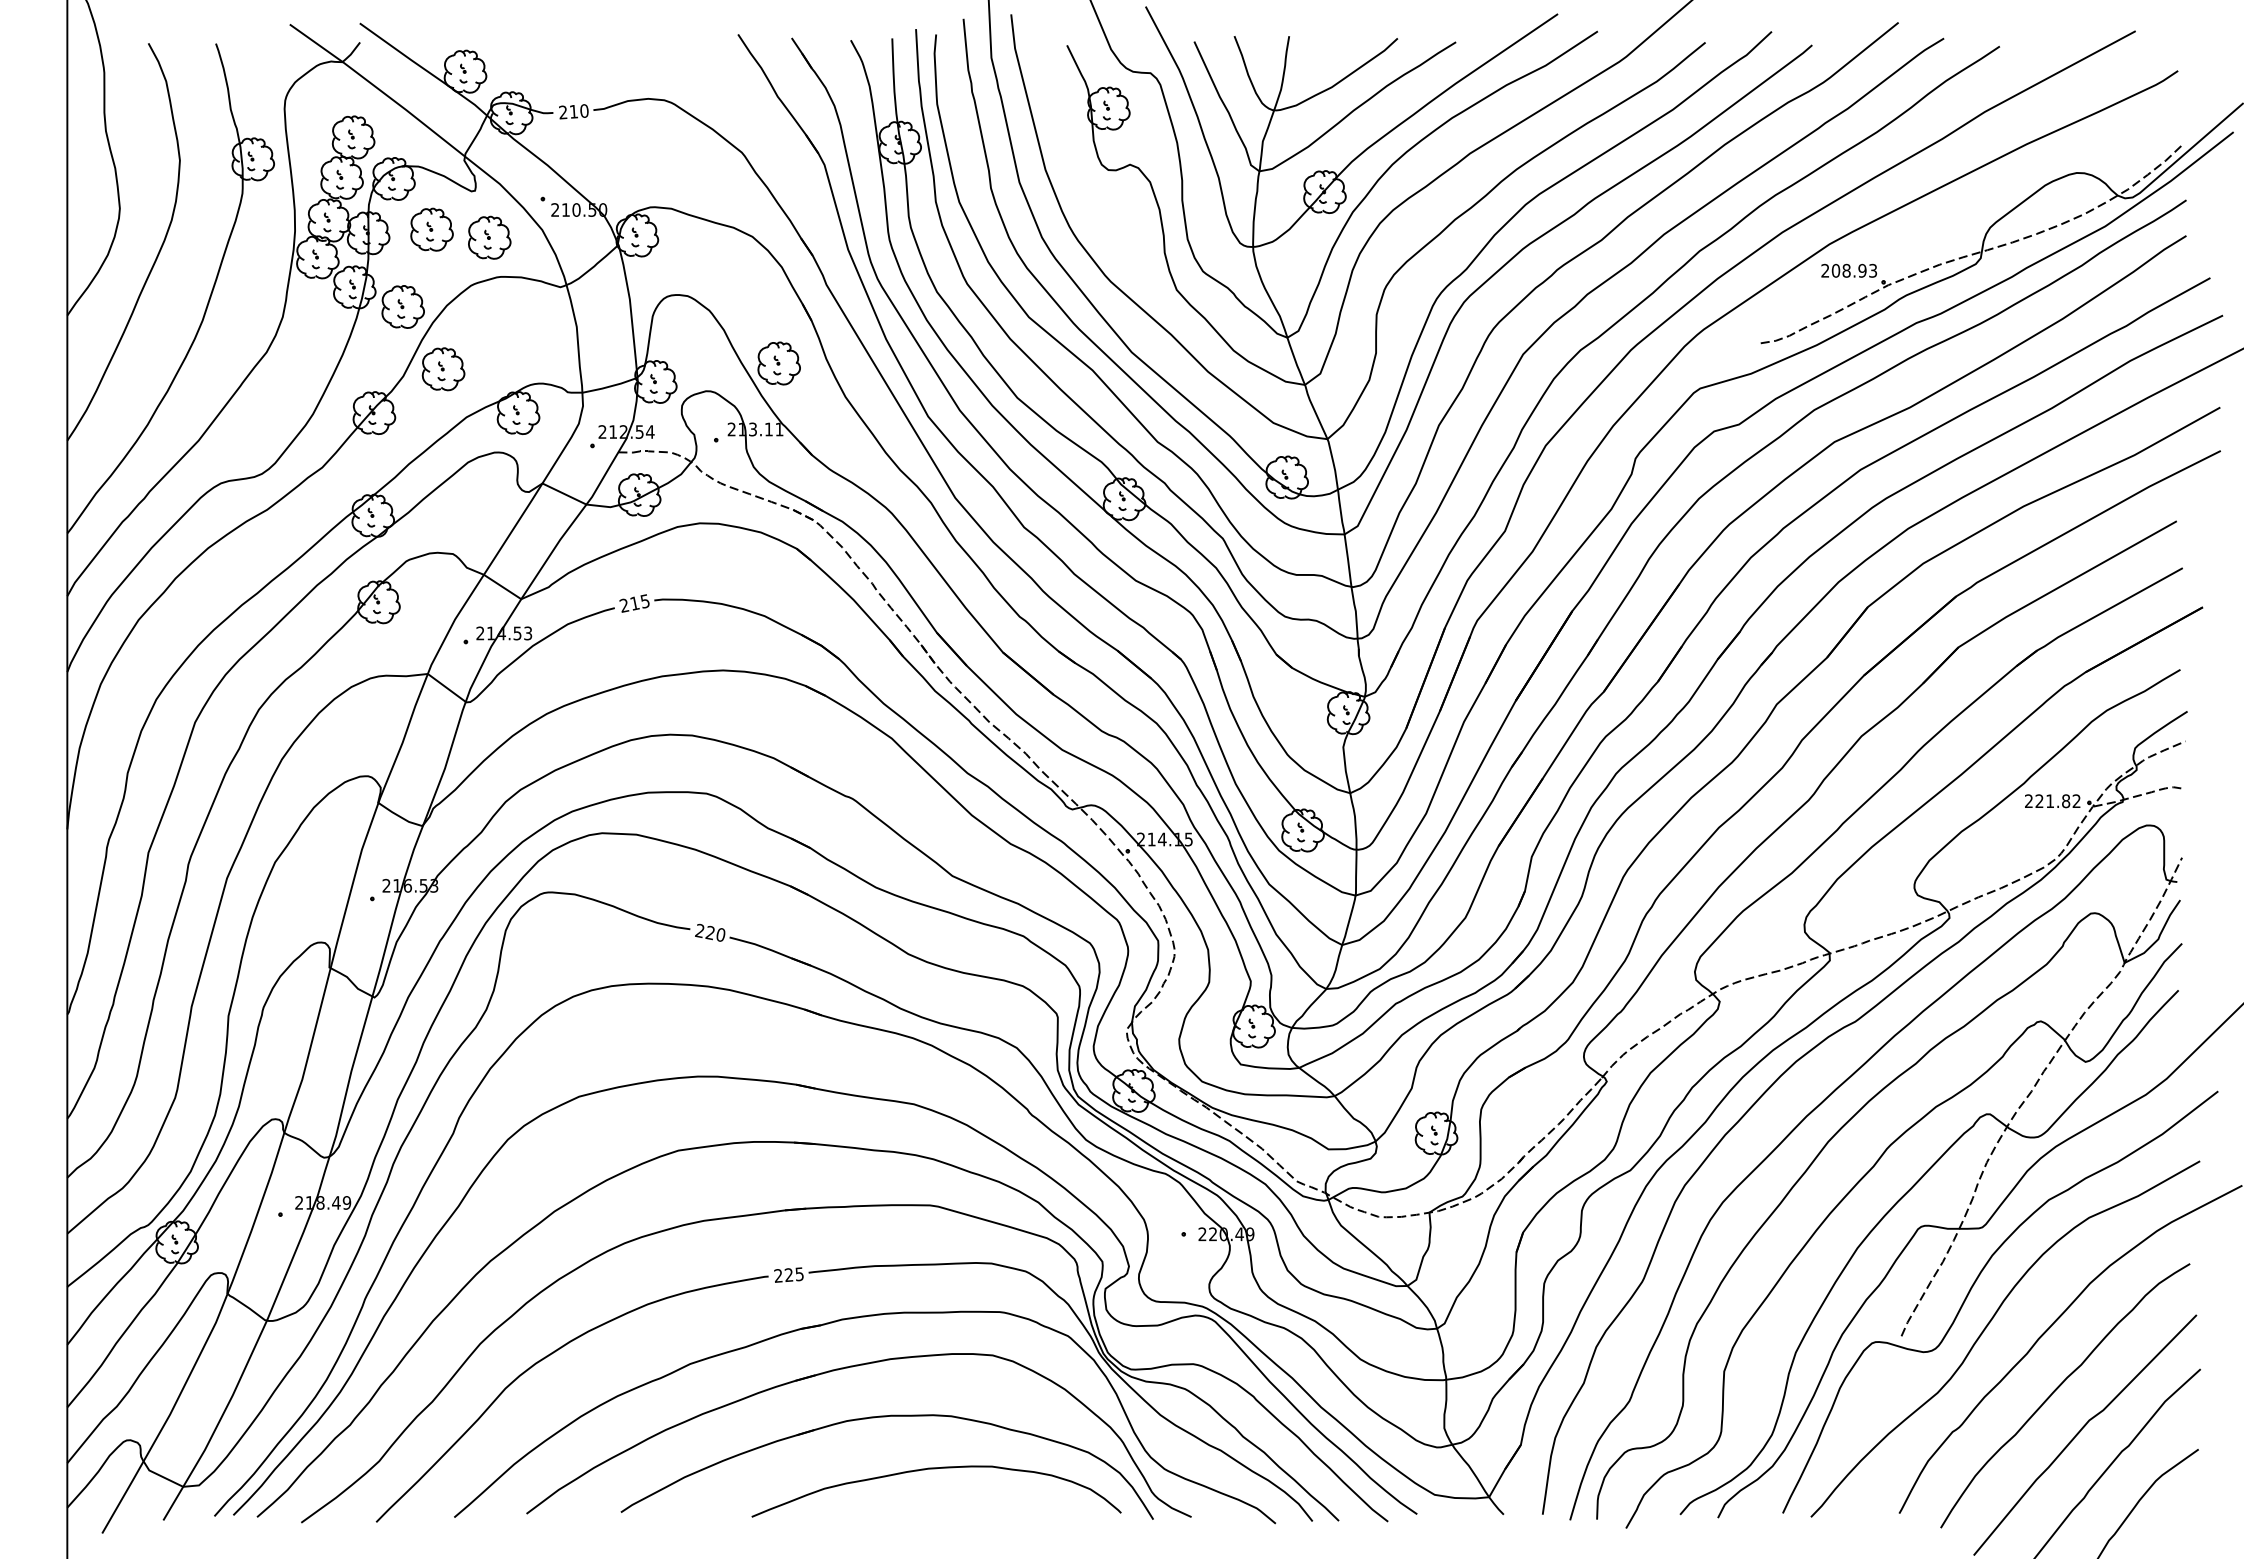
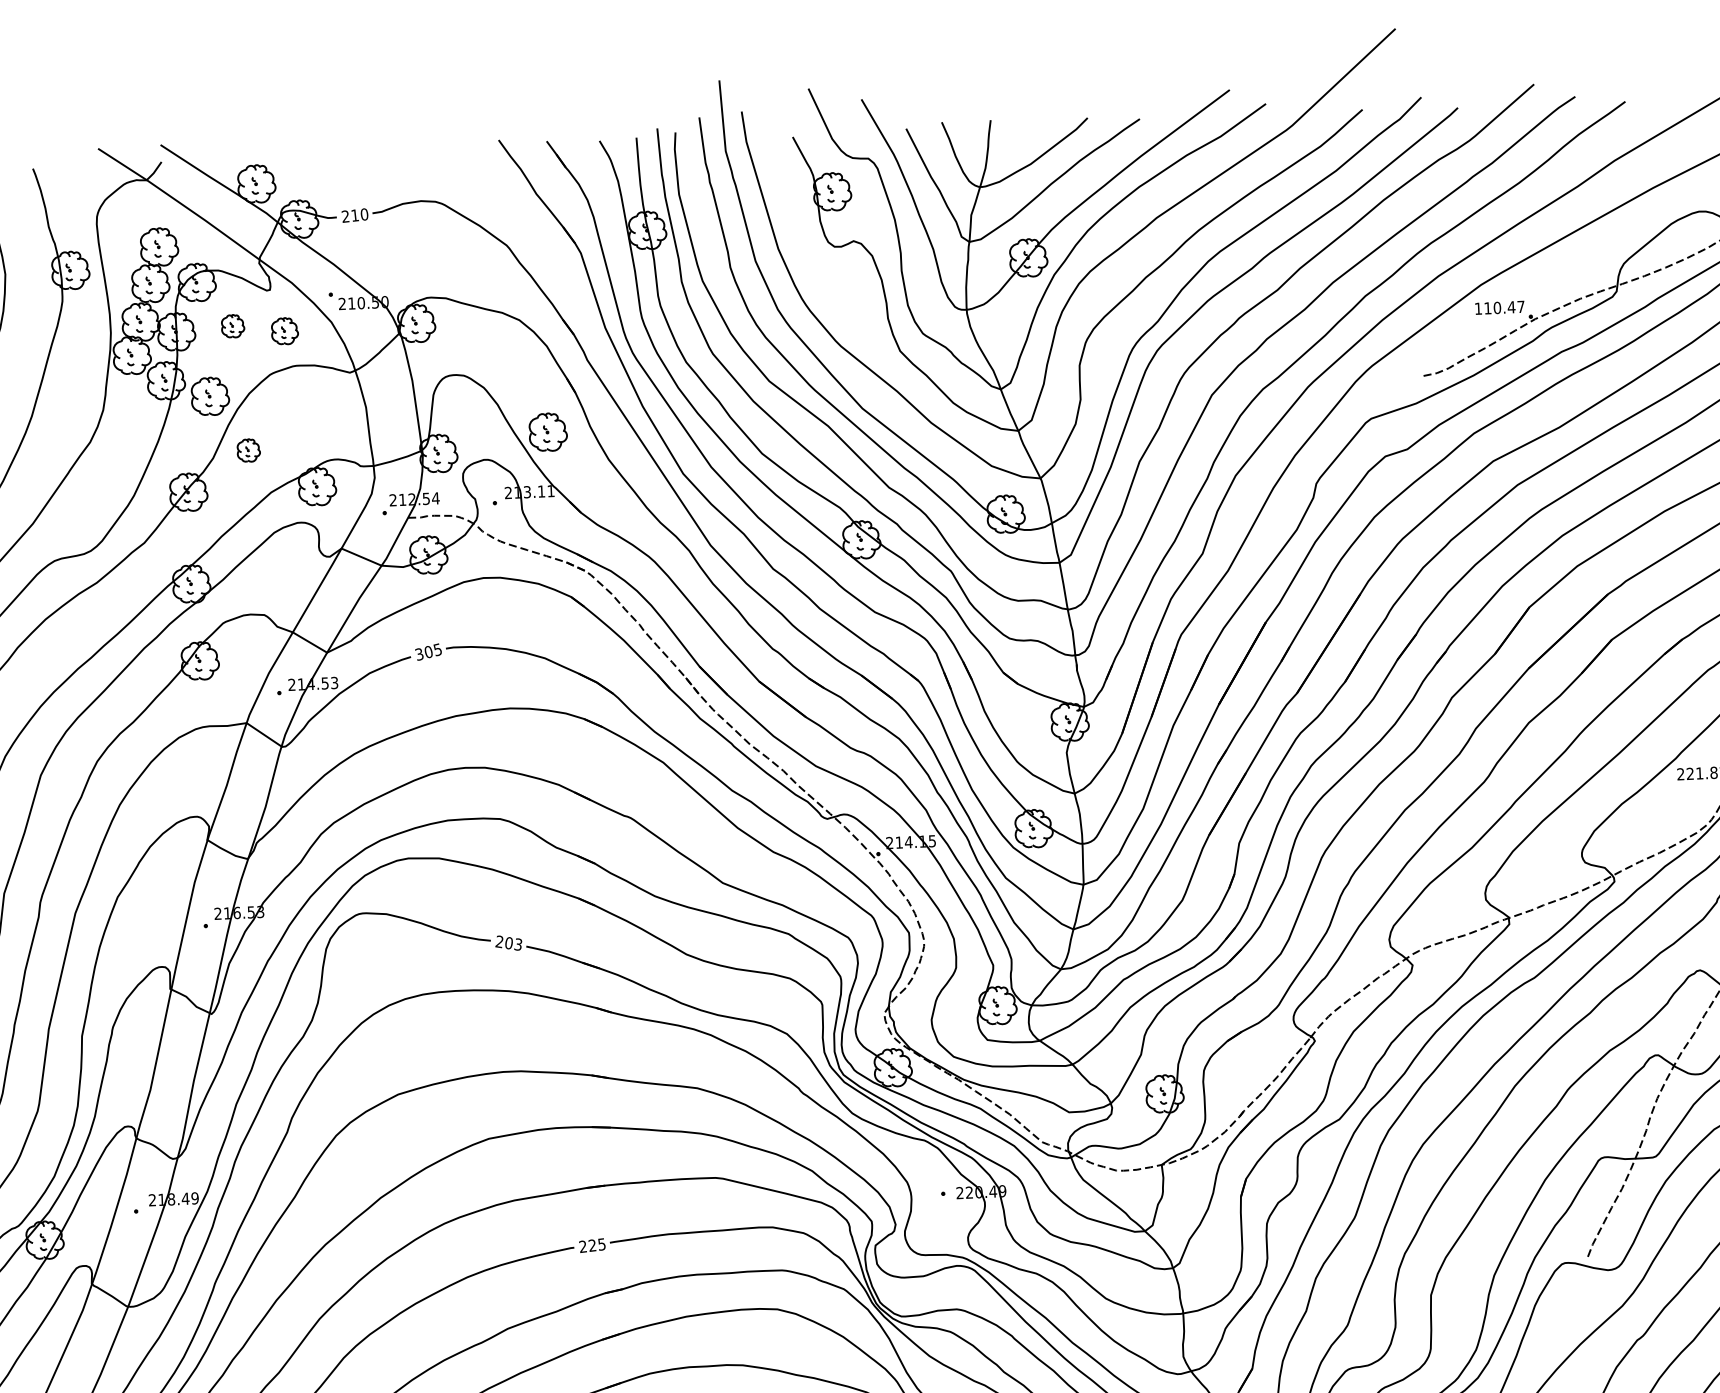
part: (431, 229) -> (232, 326), size x0.6
part: (489, 237) -> (284, 331), size x0.7
text: (1849, 270) -> (1499, 307), 208.93 -> 110.47
part: (443, 369) -> (248, 450), size x0.6
text: (629, 604) -> (423, 653), 215 -> 305
text: (715, 933) -> (513, 943), 220 -> 203

